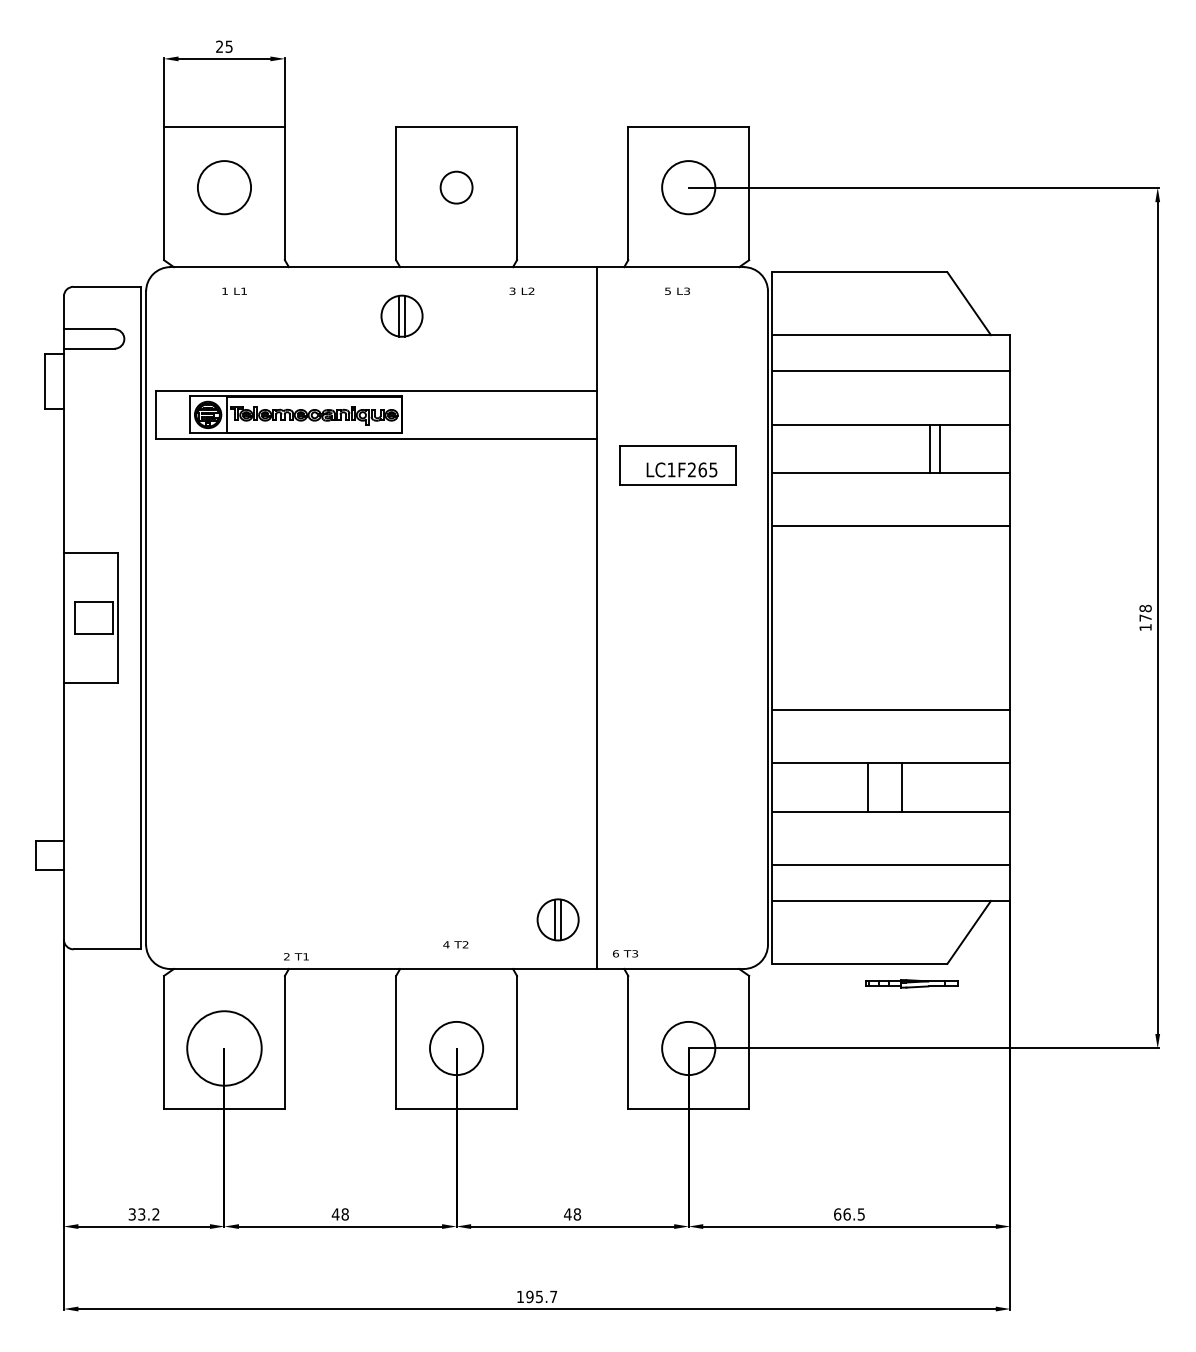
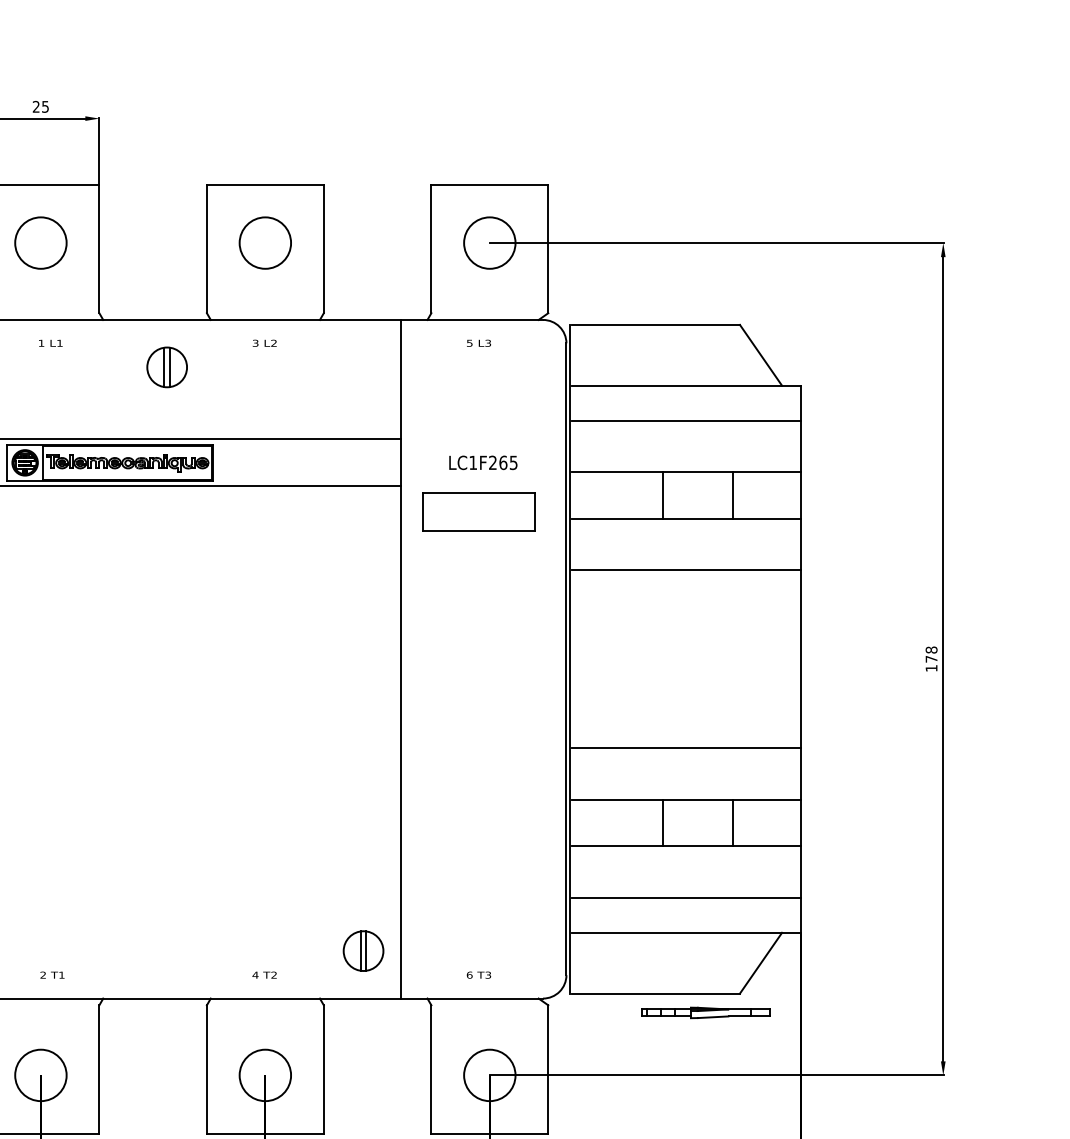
circle: (456, 187) -> (265, 242), size x1.67
text: (521, 290) -> (264, 342), moved
part: (401, 315) -> (166, 366), moved
line: (929, 448) -> (662, 495), moved
text: (681, 469) -> (482, 462), moved
line: (902, 787) -> (733, 823), moved
text: (625, 953) -> (478, 974), moved
text: (296, 956) -> (52, 974), moved
part: (911, 983) -> (705, 1012), size x1.43
circle: (224, 1048) -> (40, 1075), size x0.71

